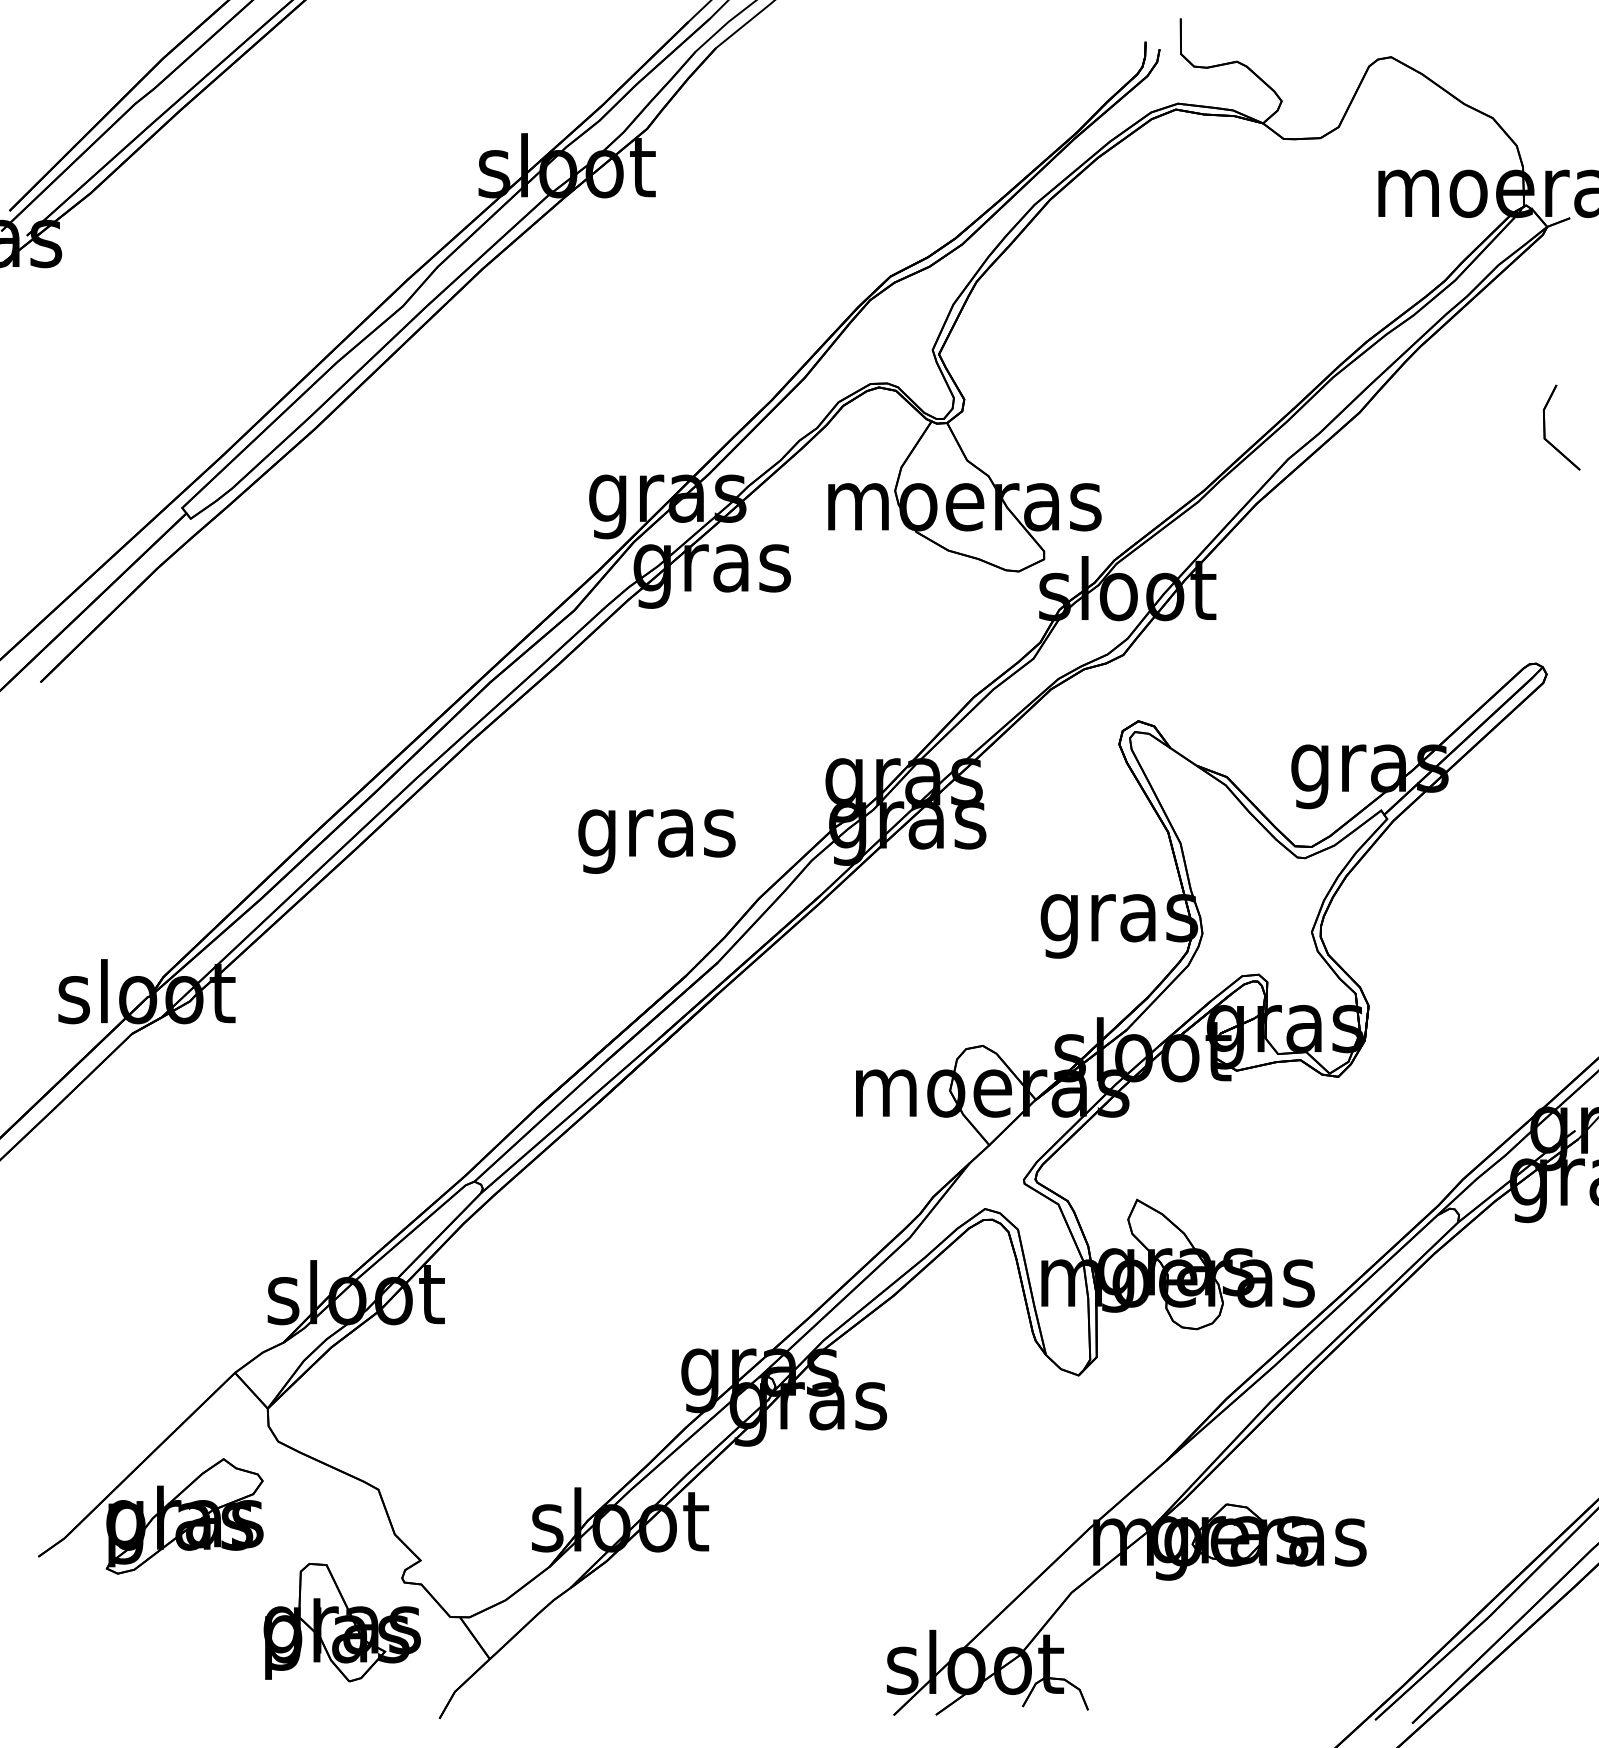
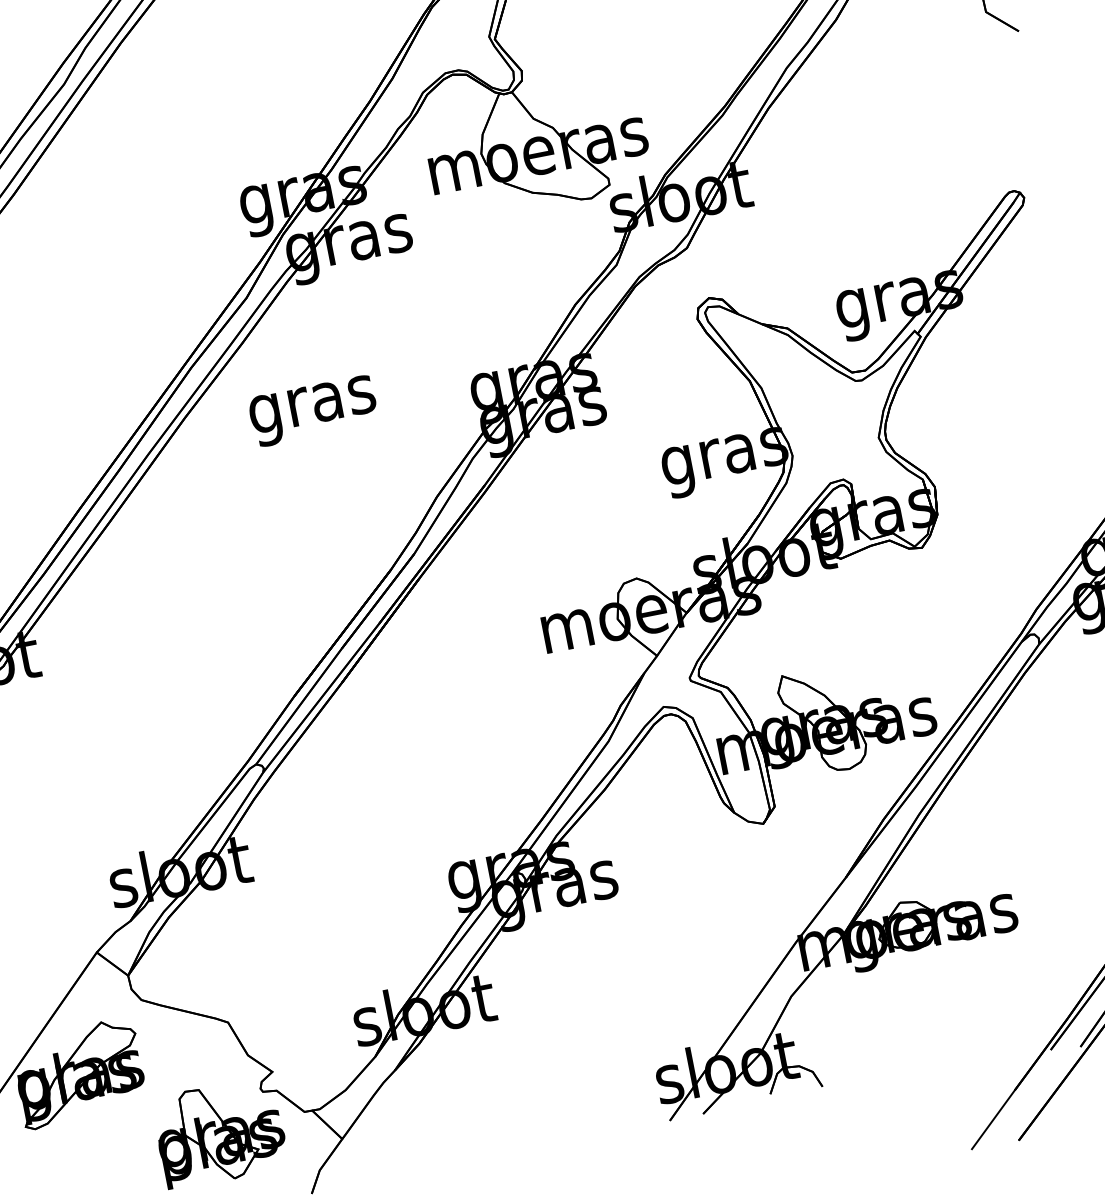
text: (656, 841) -> (313, 411), moved

